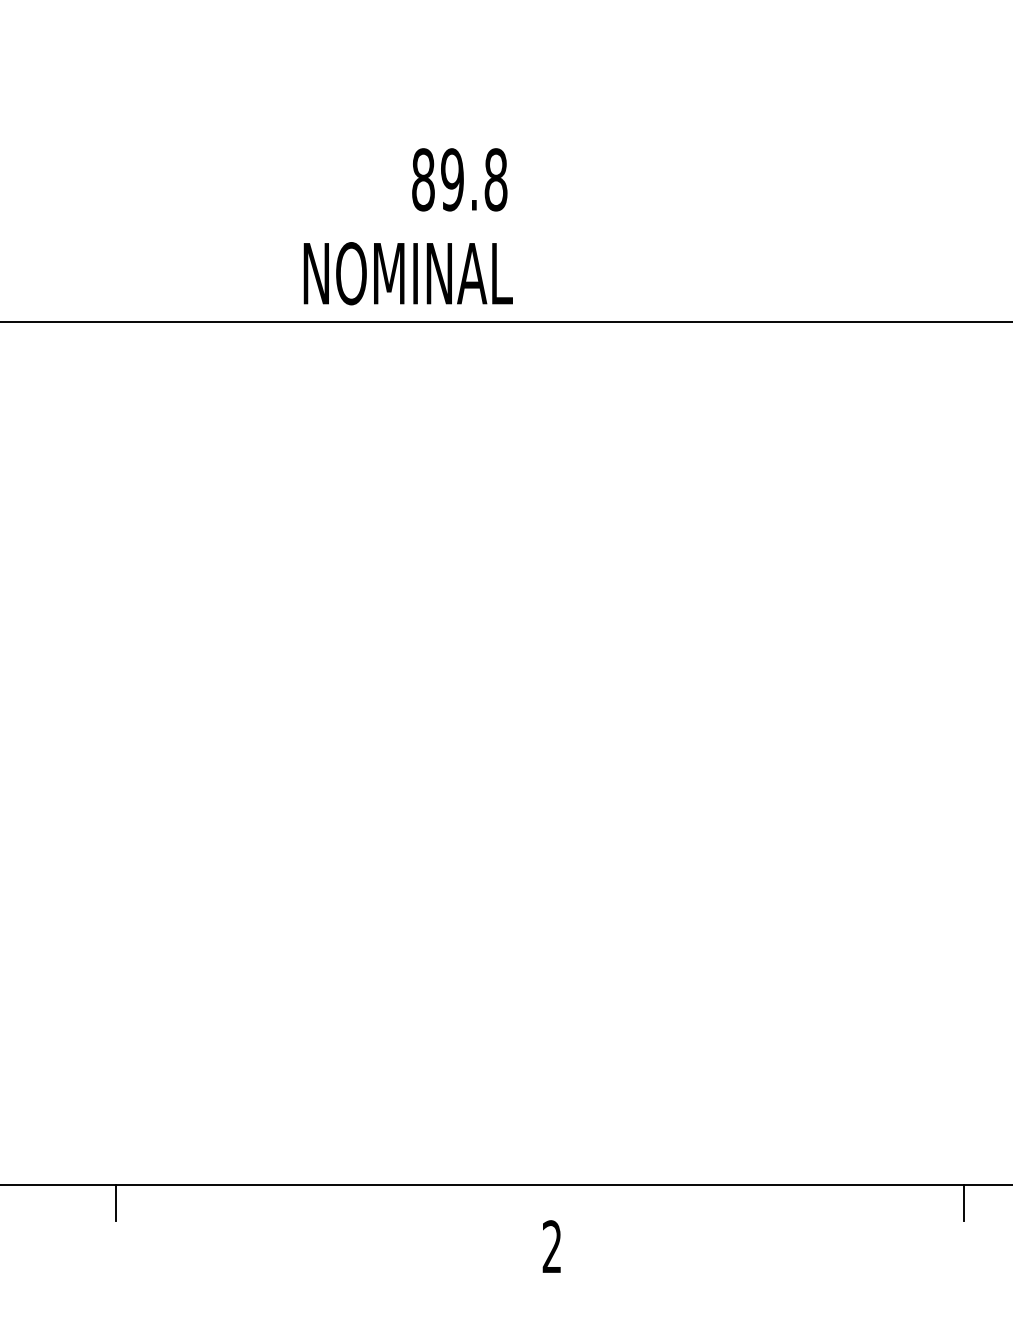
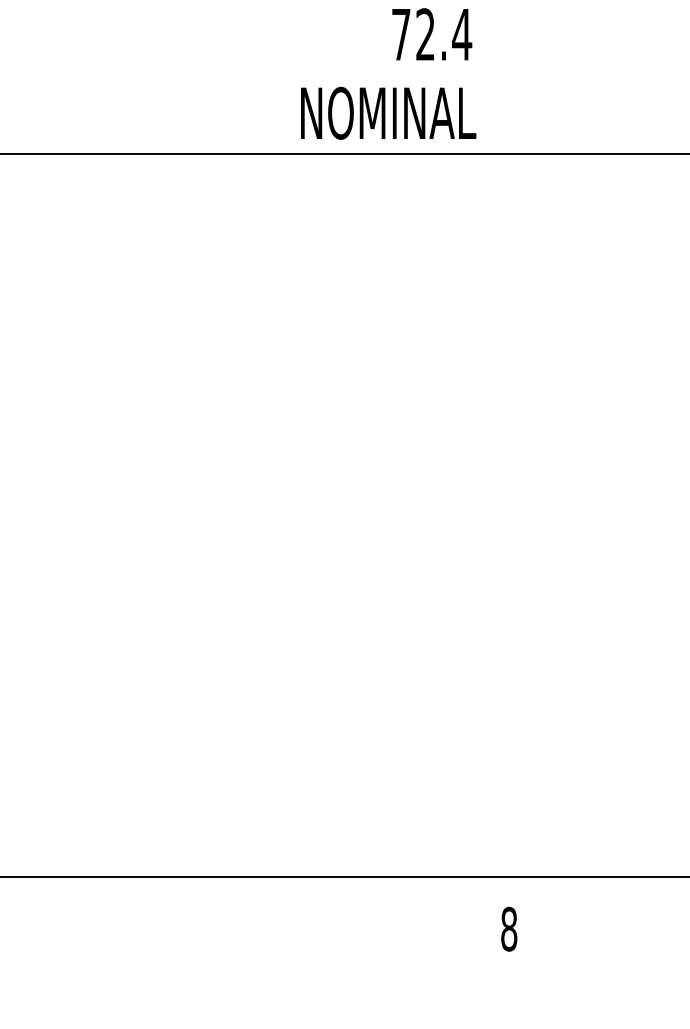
text: (460, 179) -> (432, 34), 89.8 -> 72.4
line: (116, 1202) -> (143, 891), removed
text: (551, 1246) -> (508, 928), 2 -> 8

